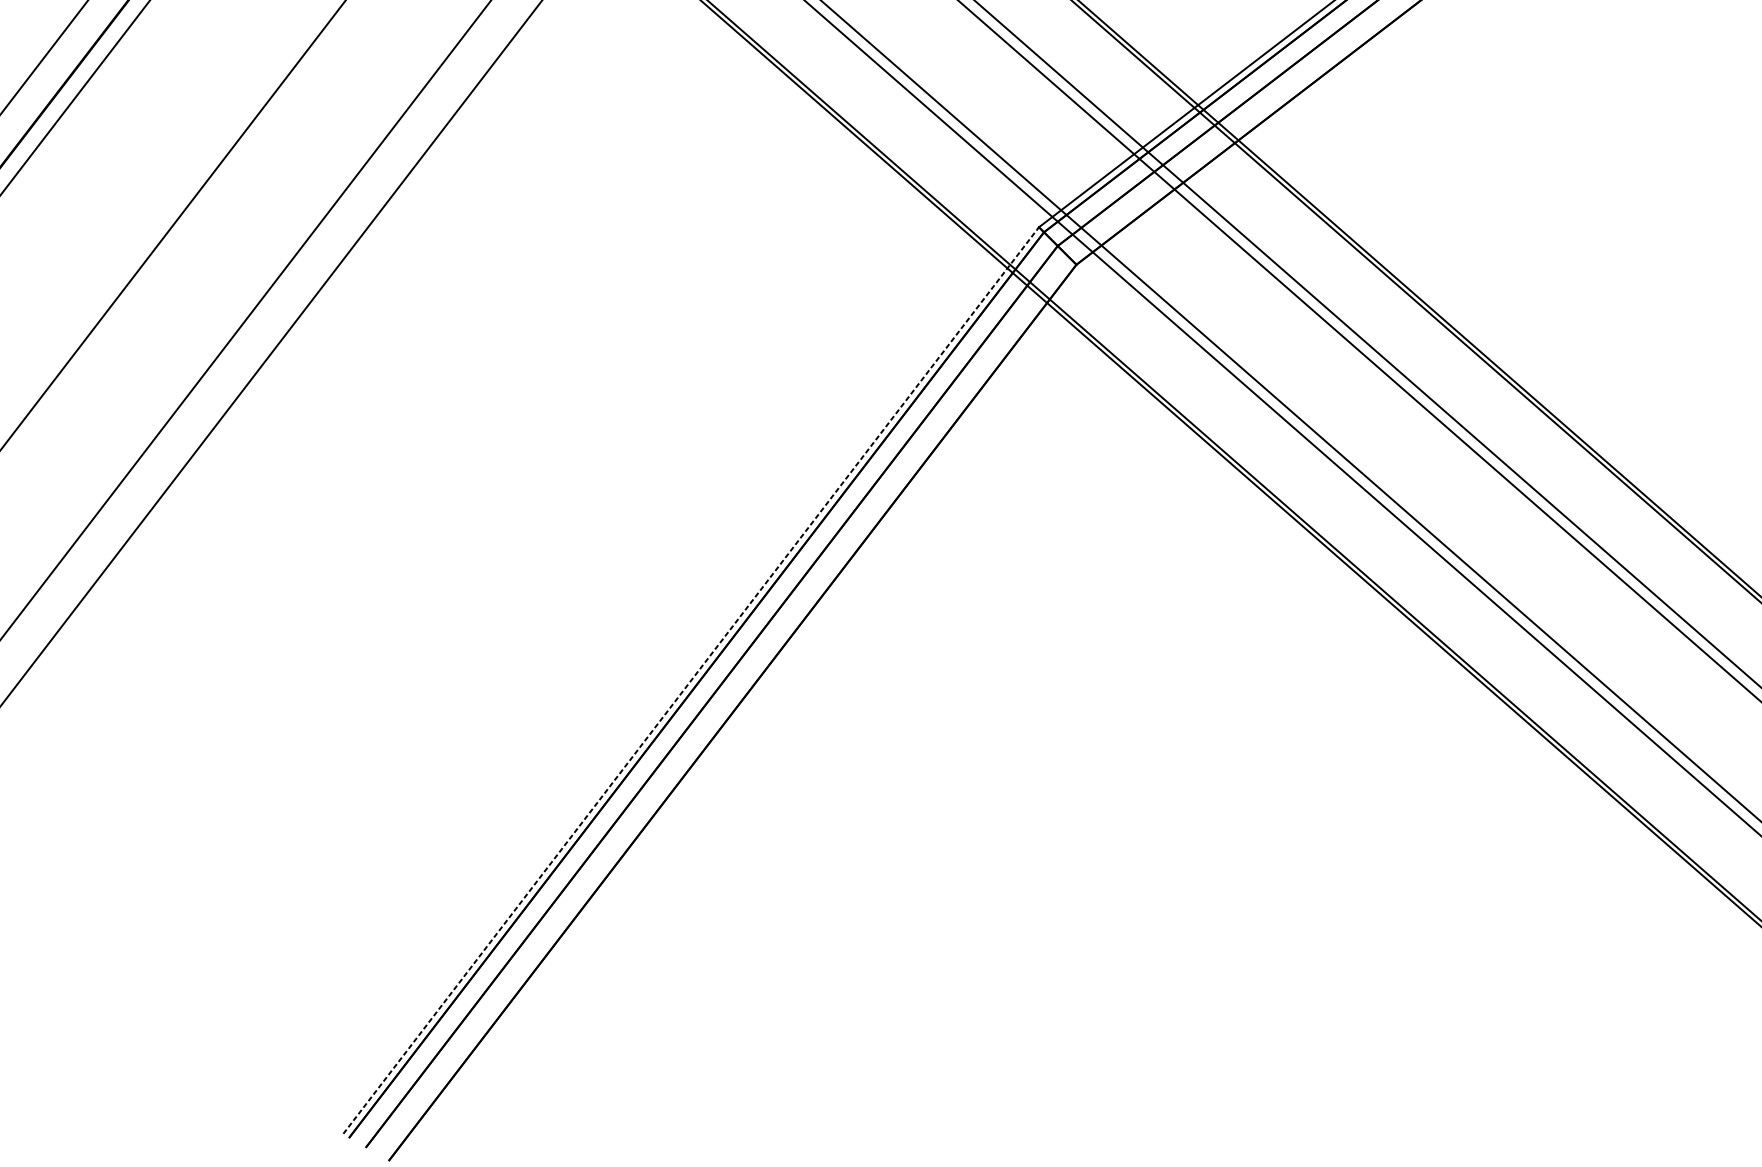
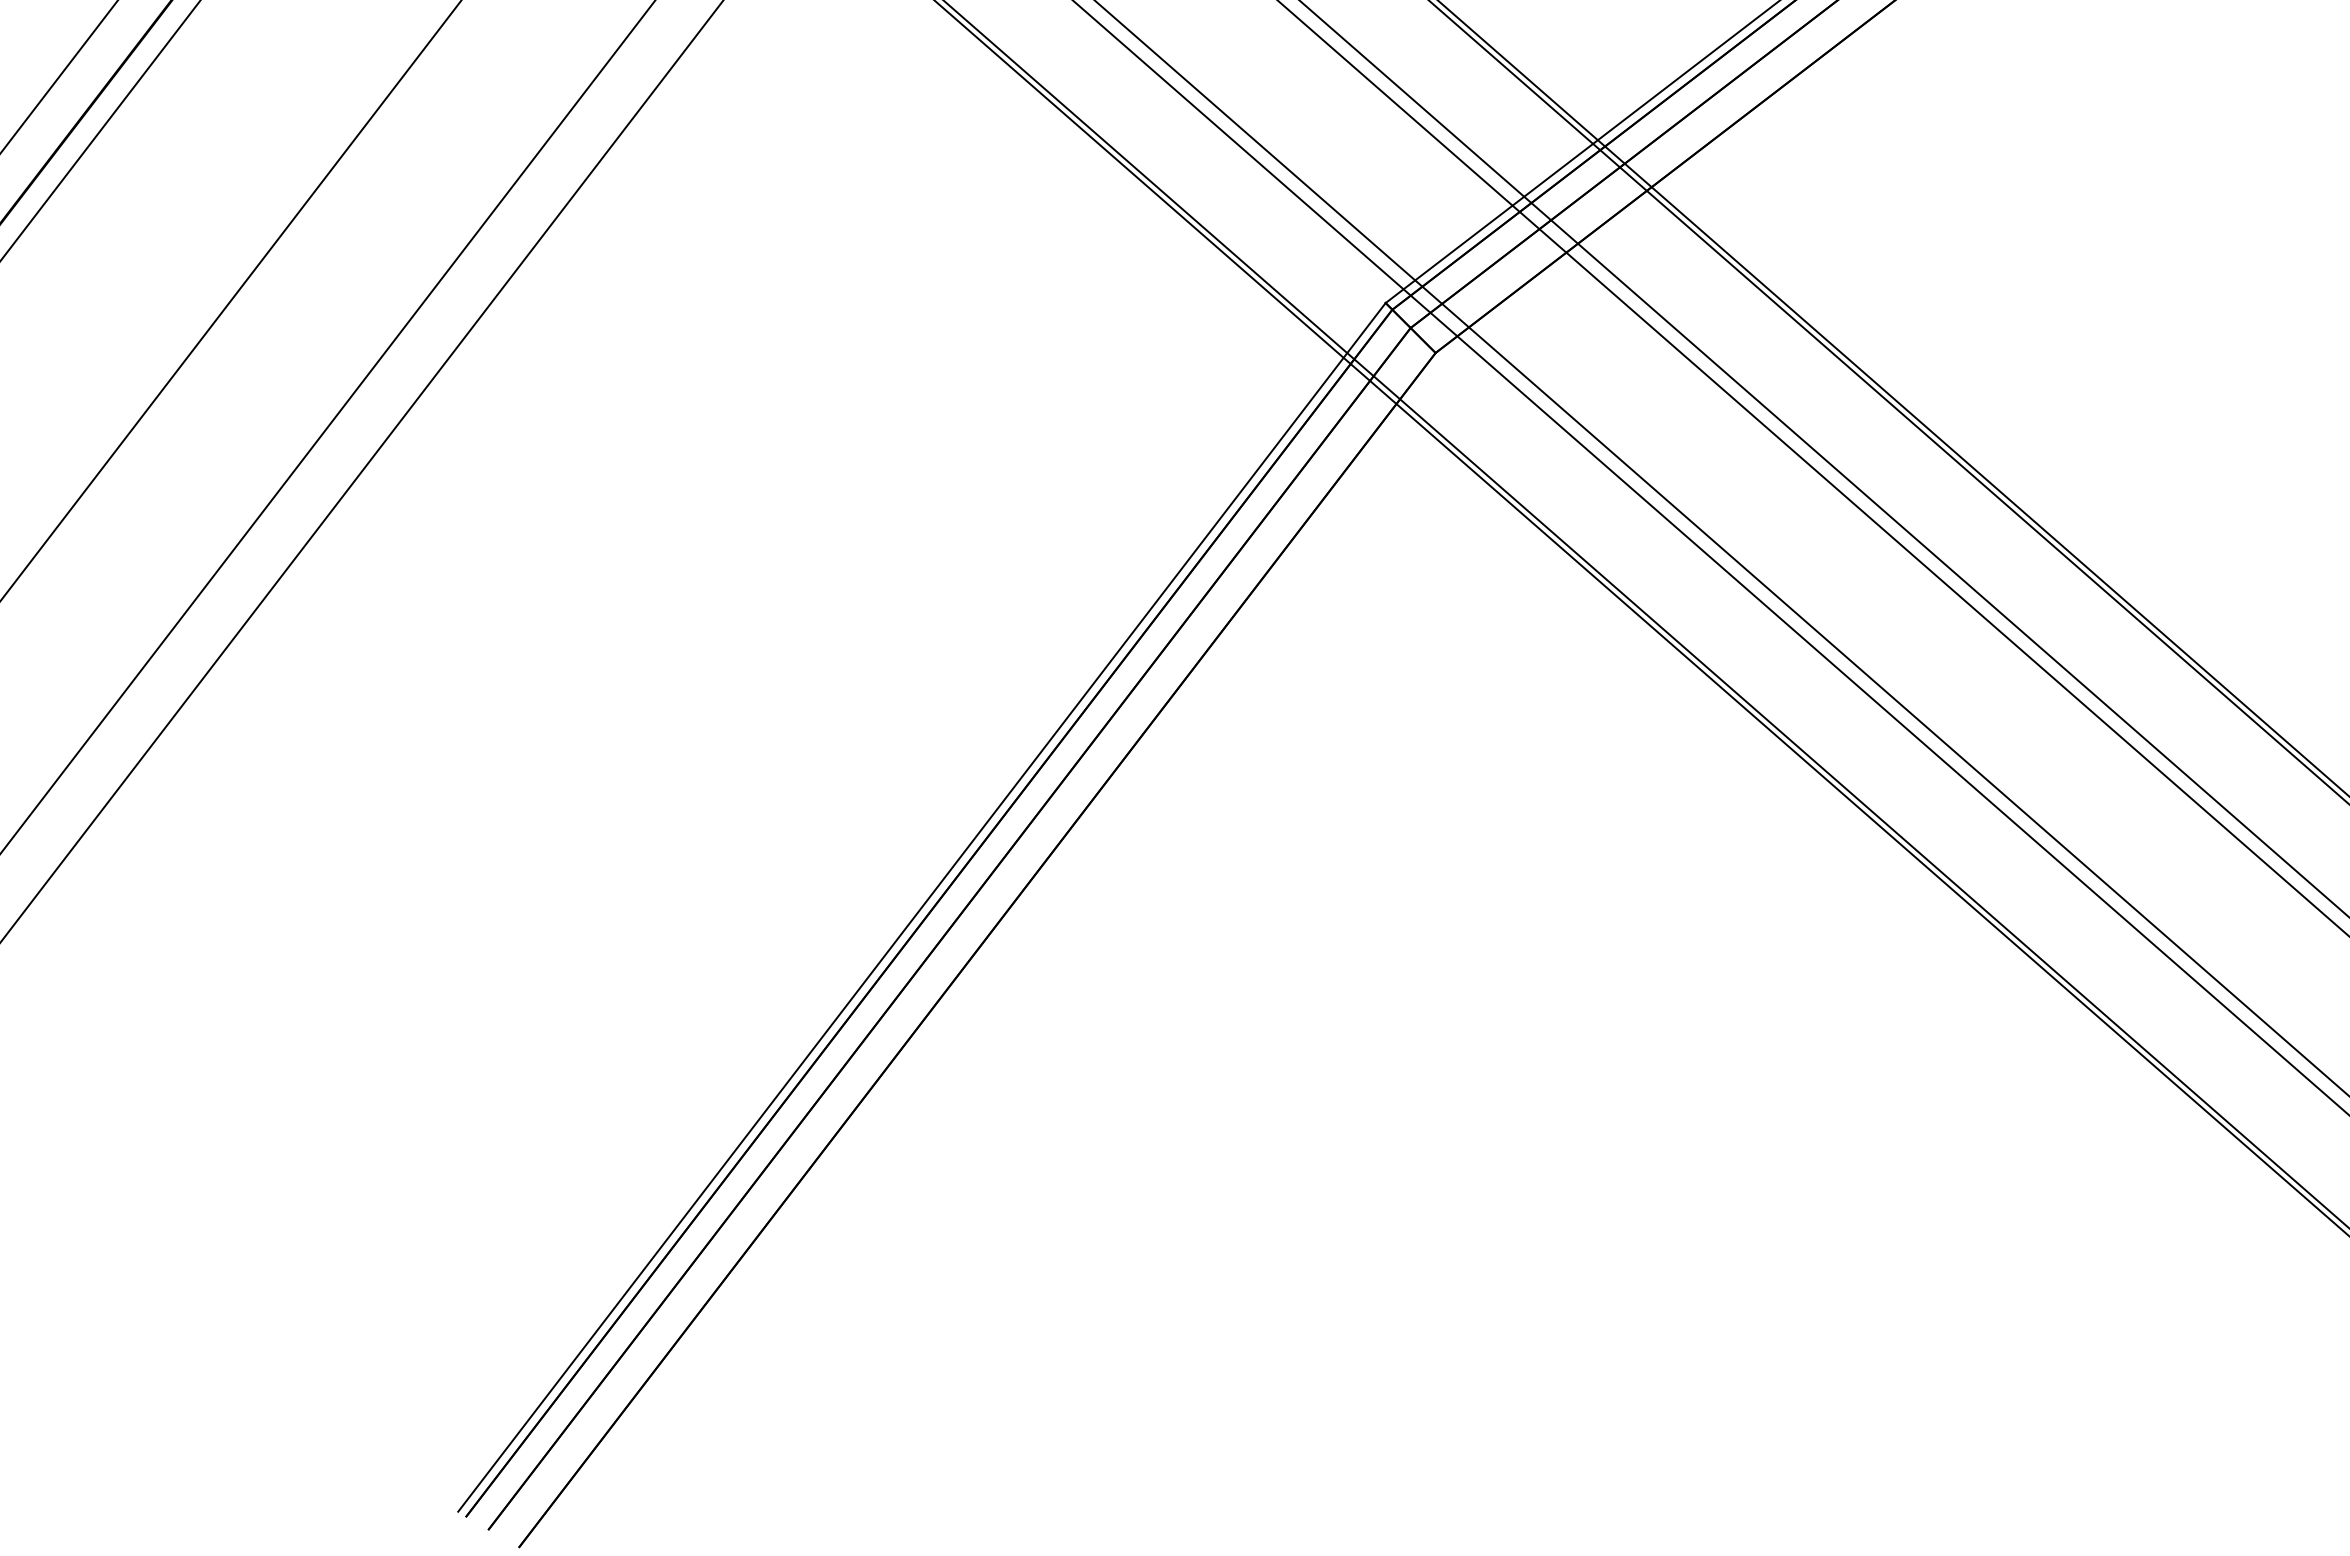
line: (690, 680) -> (921, 907), dashed -> solid

